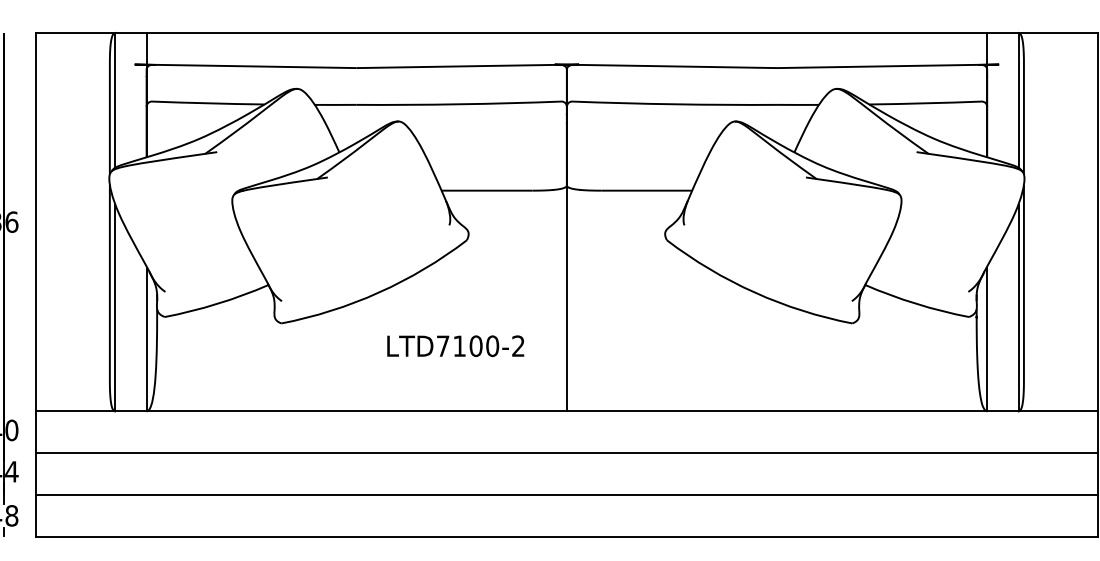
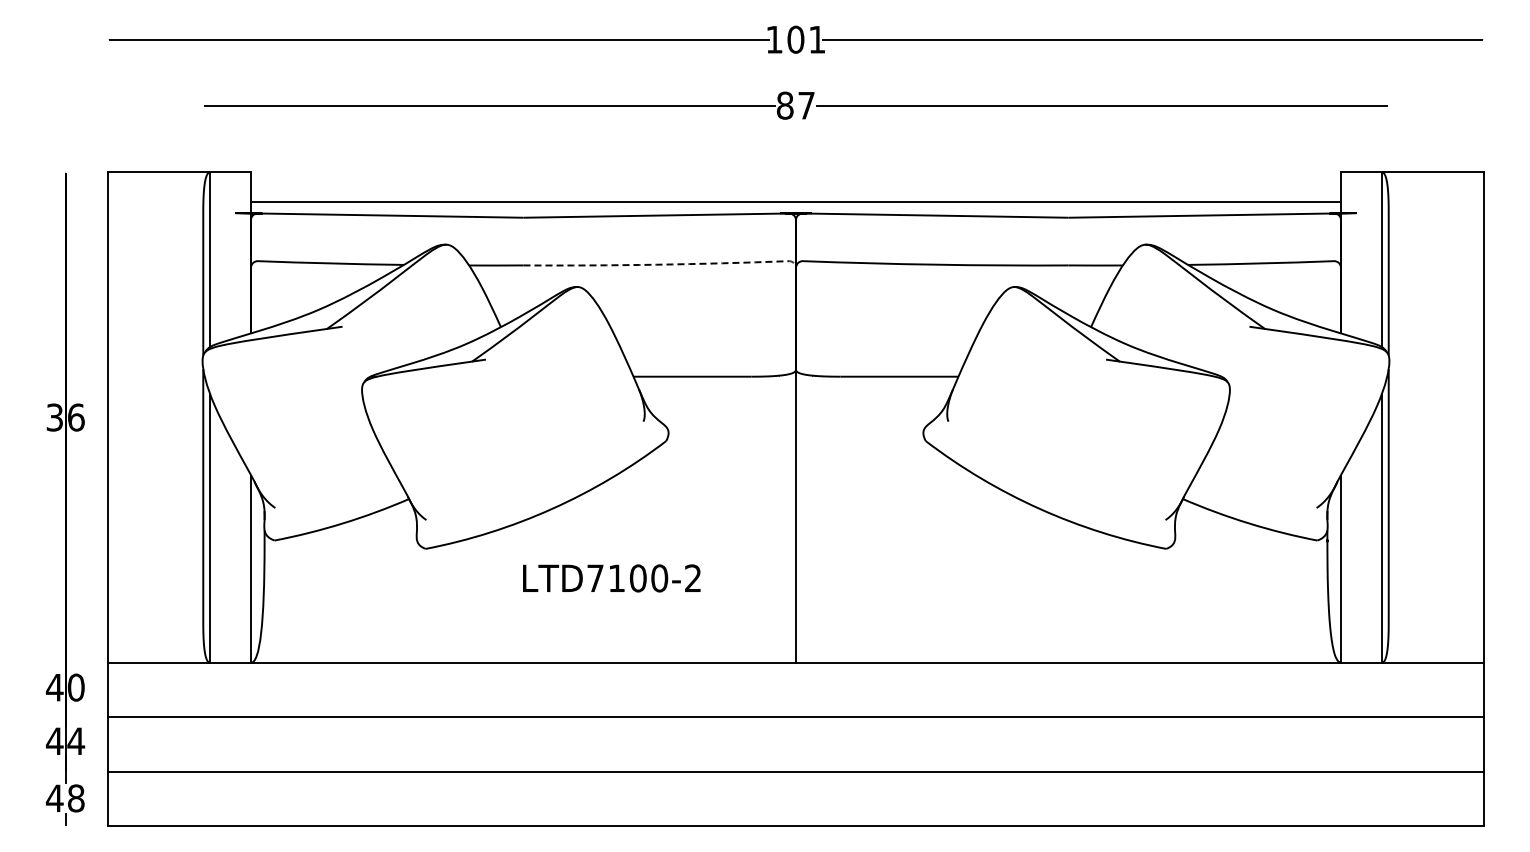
line: (566, 33) -> (795, 202), moved
line: (468, 104) -> (668, 264), solid -> dashed
text: (455, 346) -> (611, 578), moved

